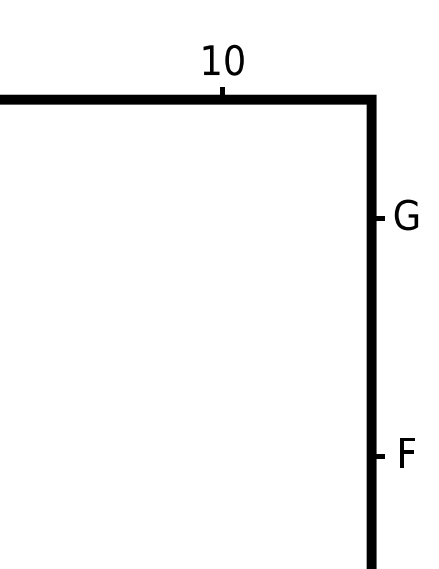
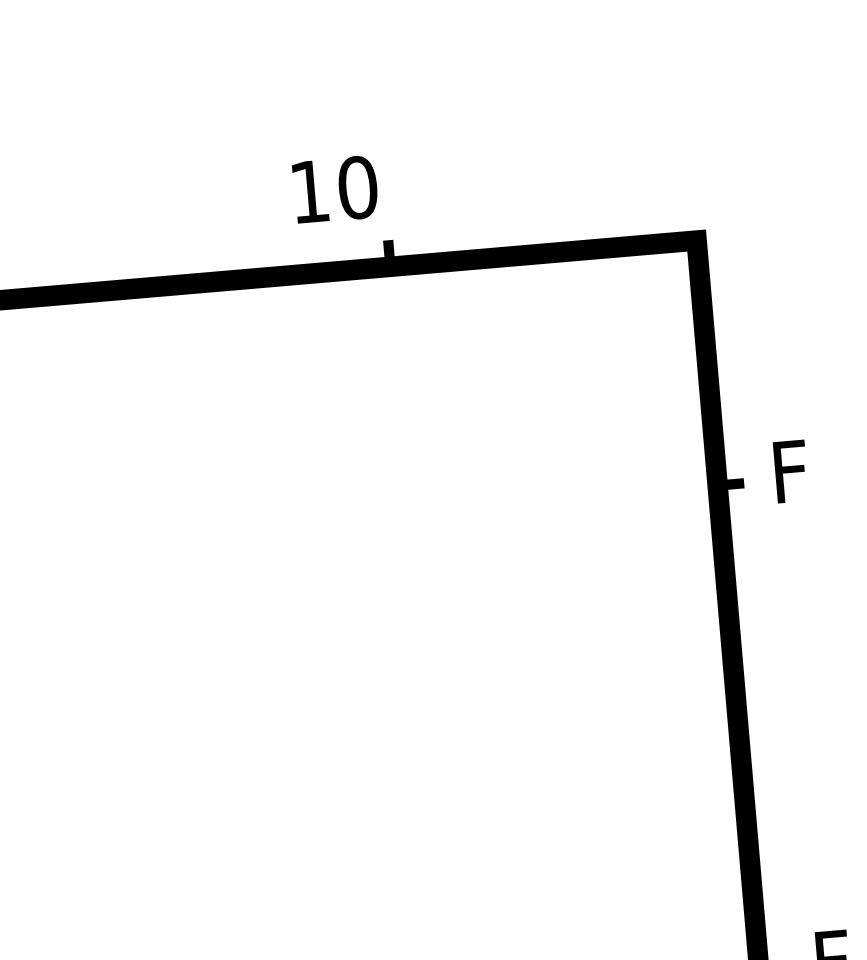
text: (223, 59) -> (335, 188), moved
text: (406, 214) -> (788, 470), G -> F

